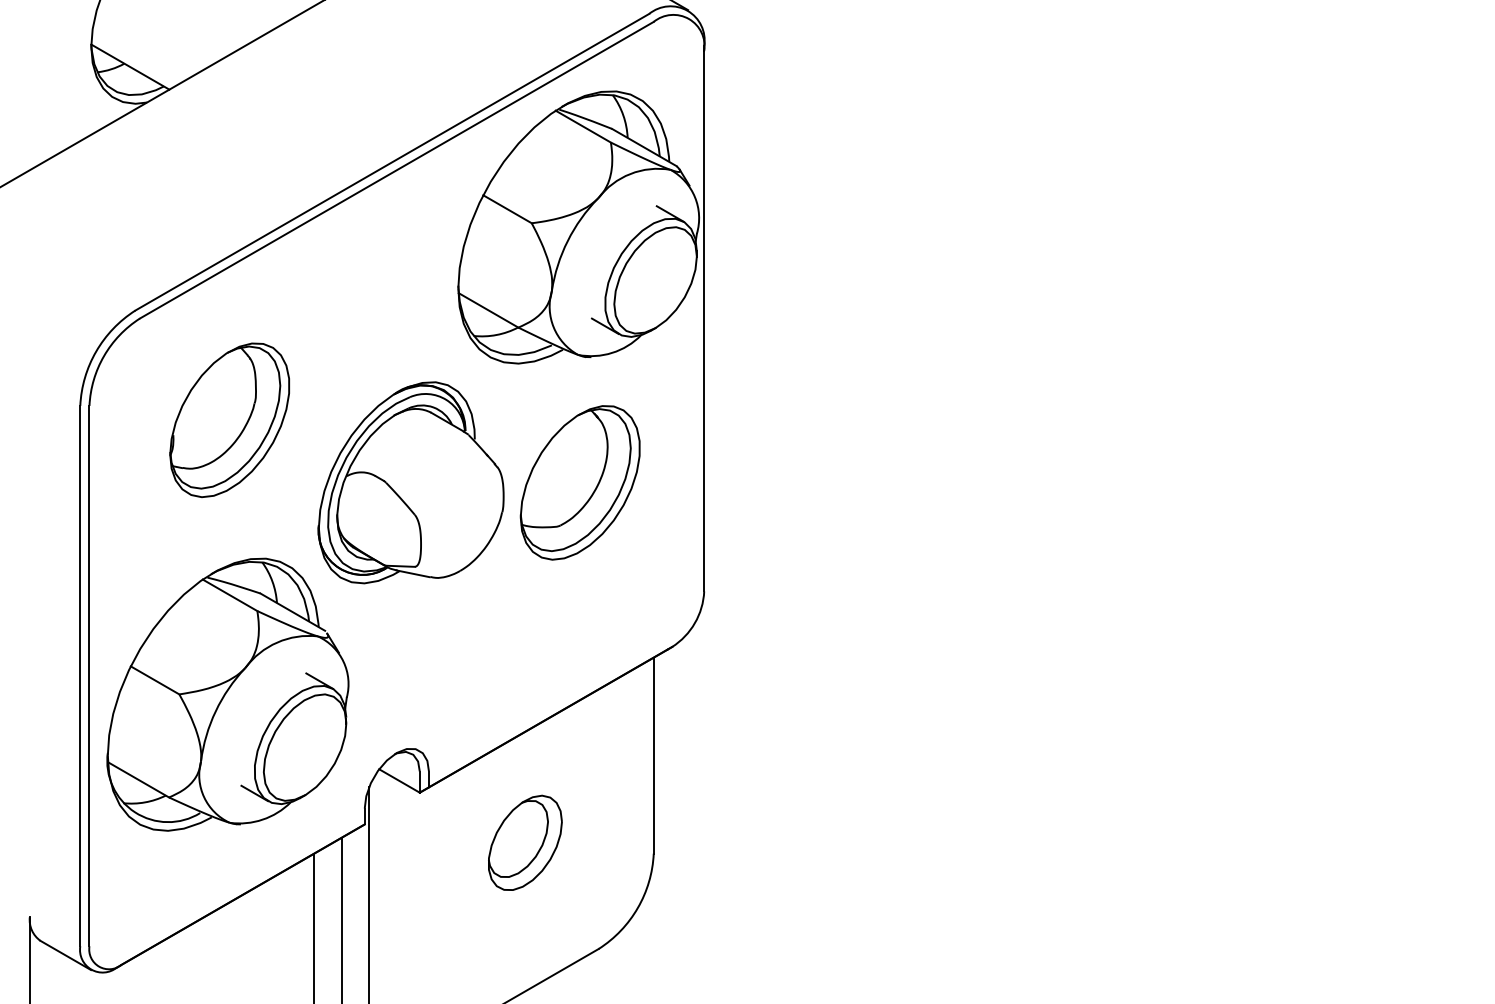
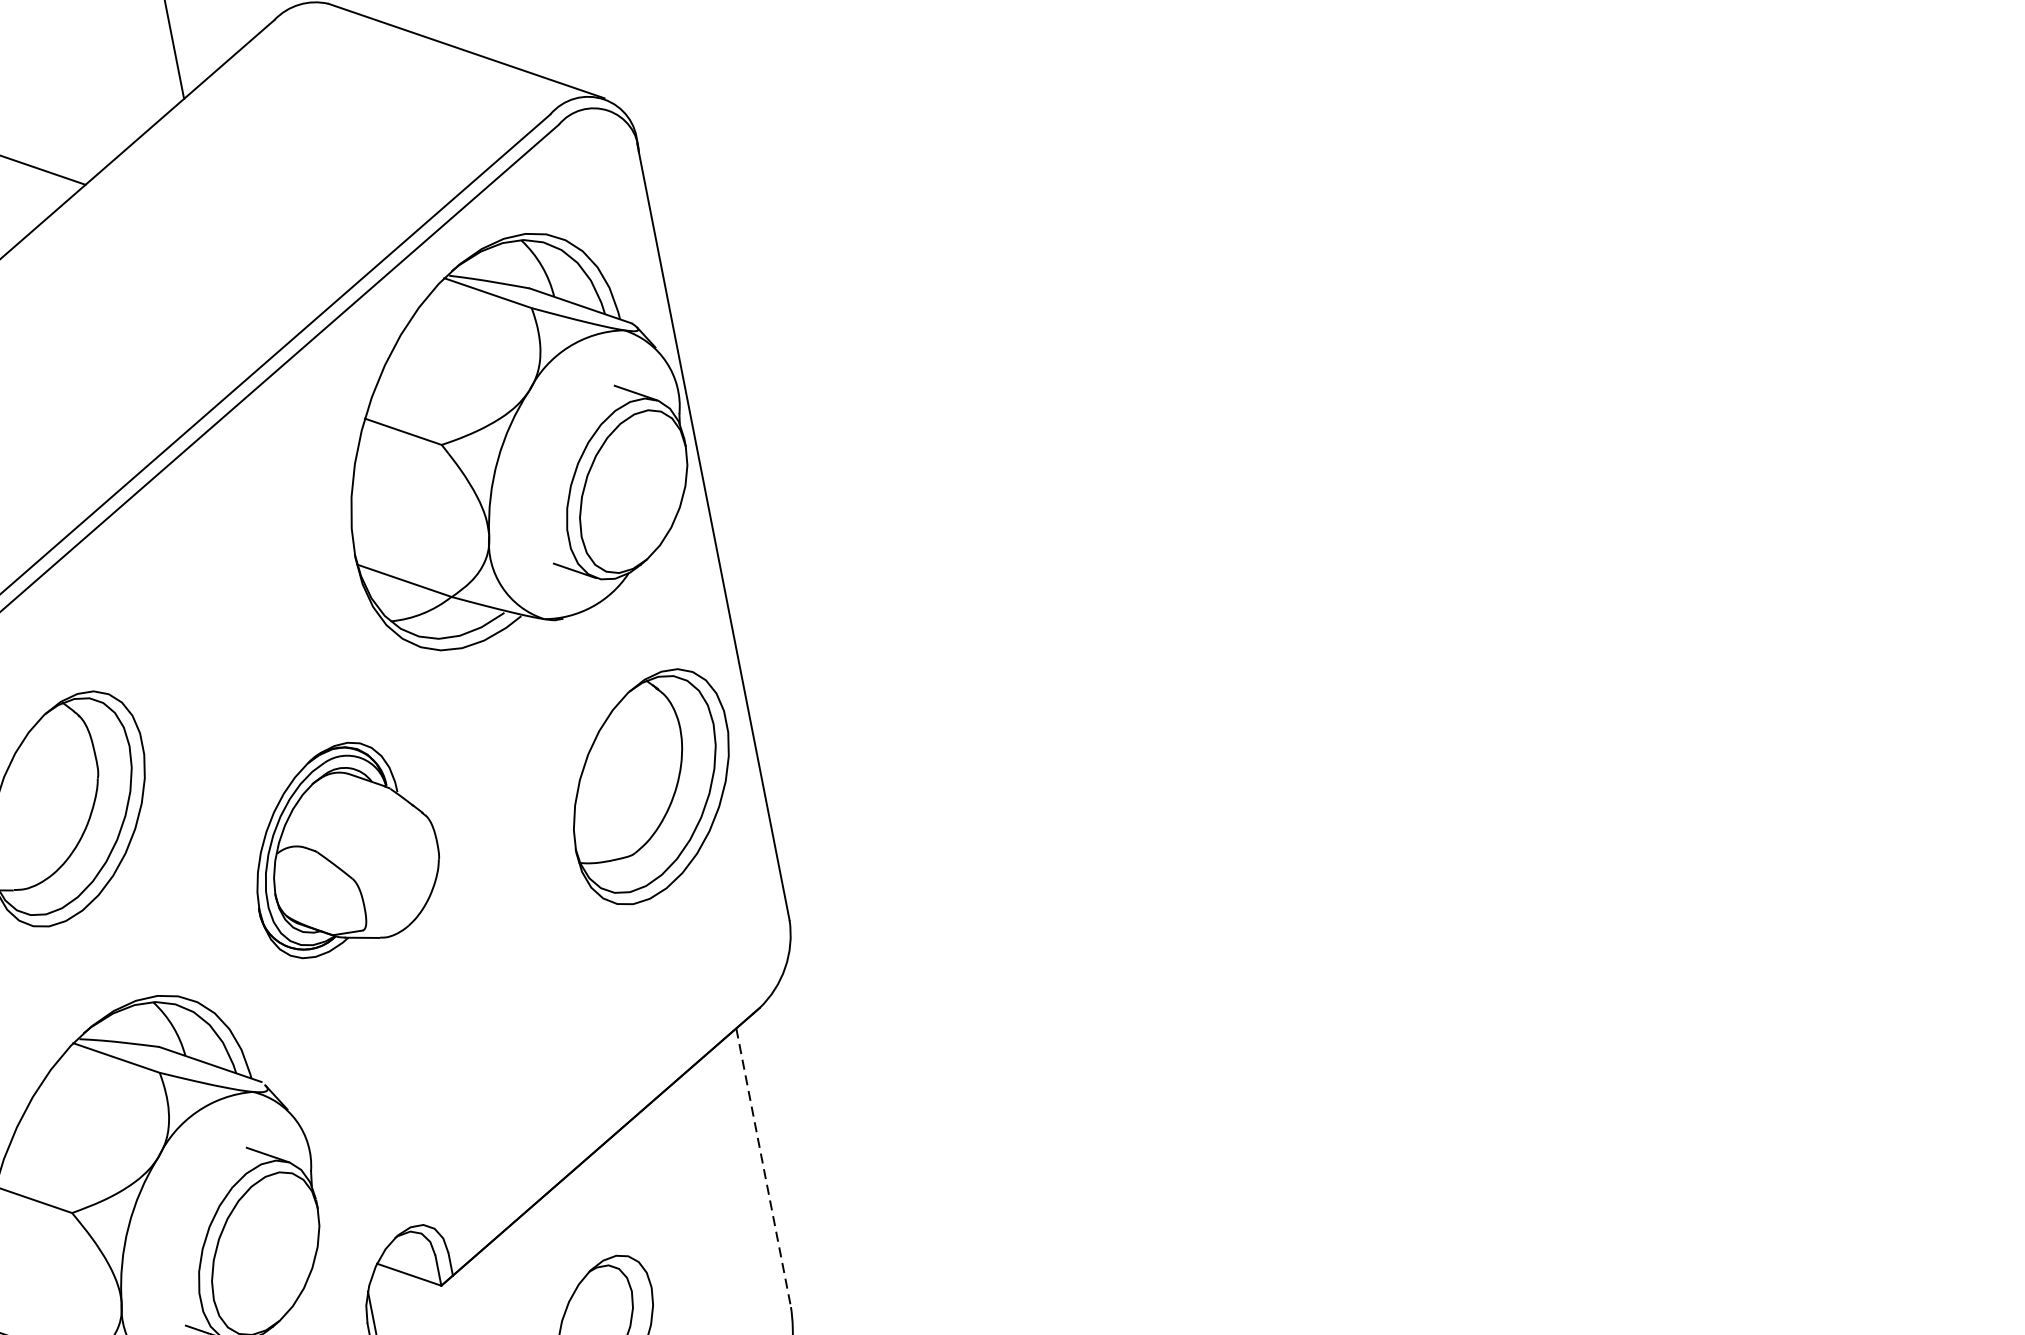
part: (410, 482) -> (341, 847), size x0.7
part: (579, 482) -> (650, 786), moved
line: (653, 756) -> (763, 1169), solid -> dashed

